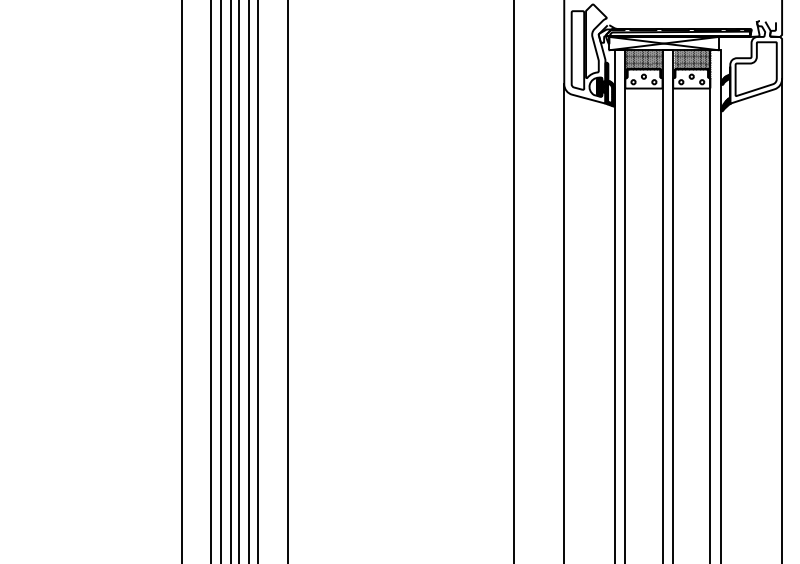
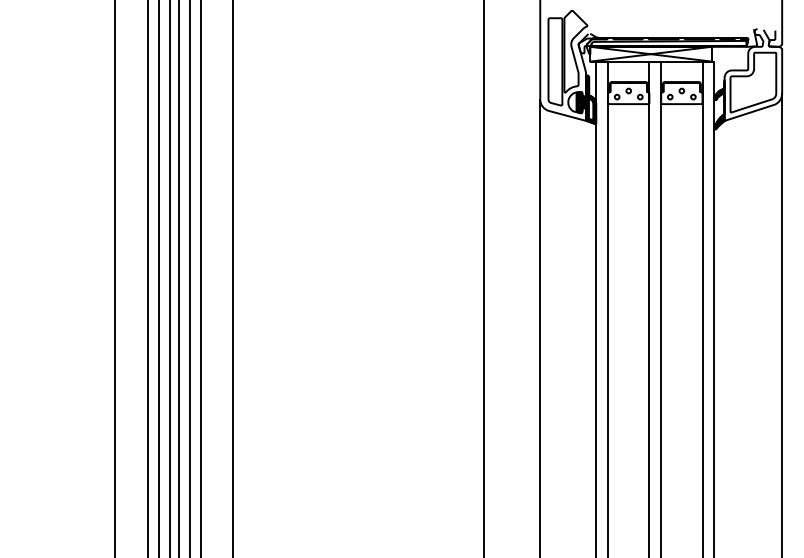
hatch: (642, 63) -> (627, 76), removed
hatch: (692, 63) -> (682, 76), removed

